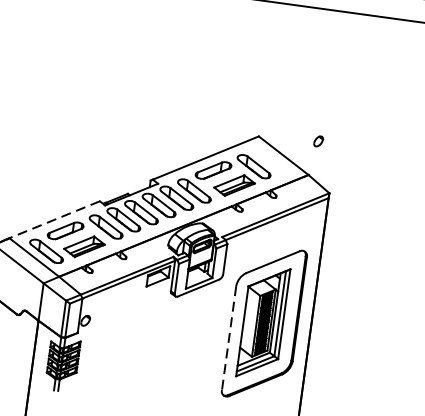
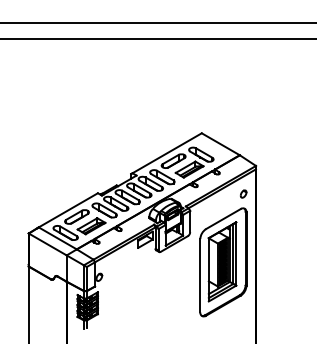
part: (318, 140) -> (243, 193), moved
line: (53, 219) -> (67, 210), dashed -> solid
line: (229, 337) -> (200, 275), dashed -> solid

